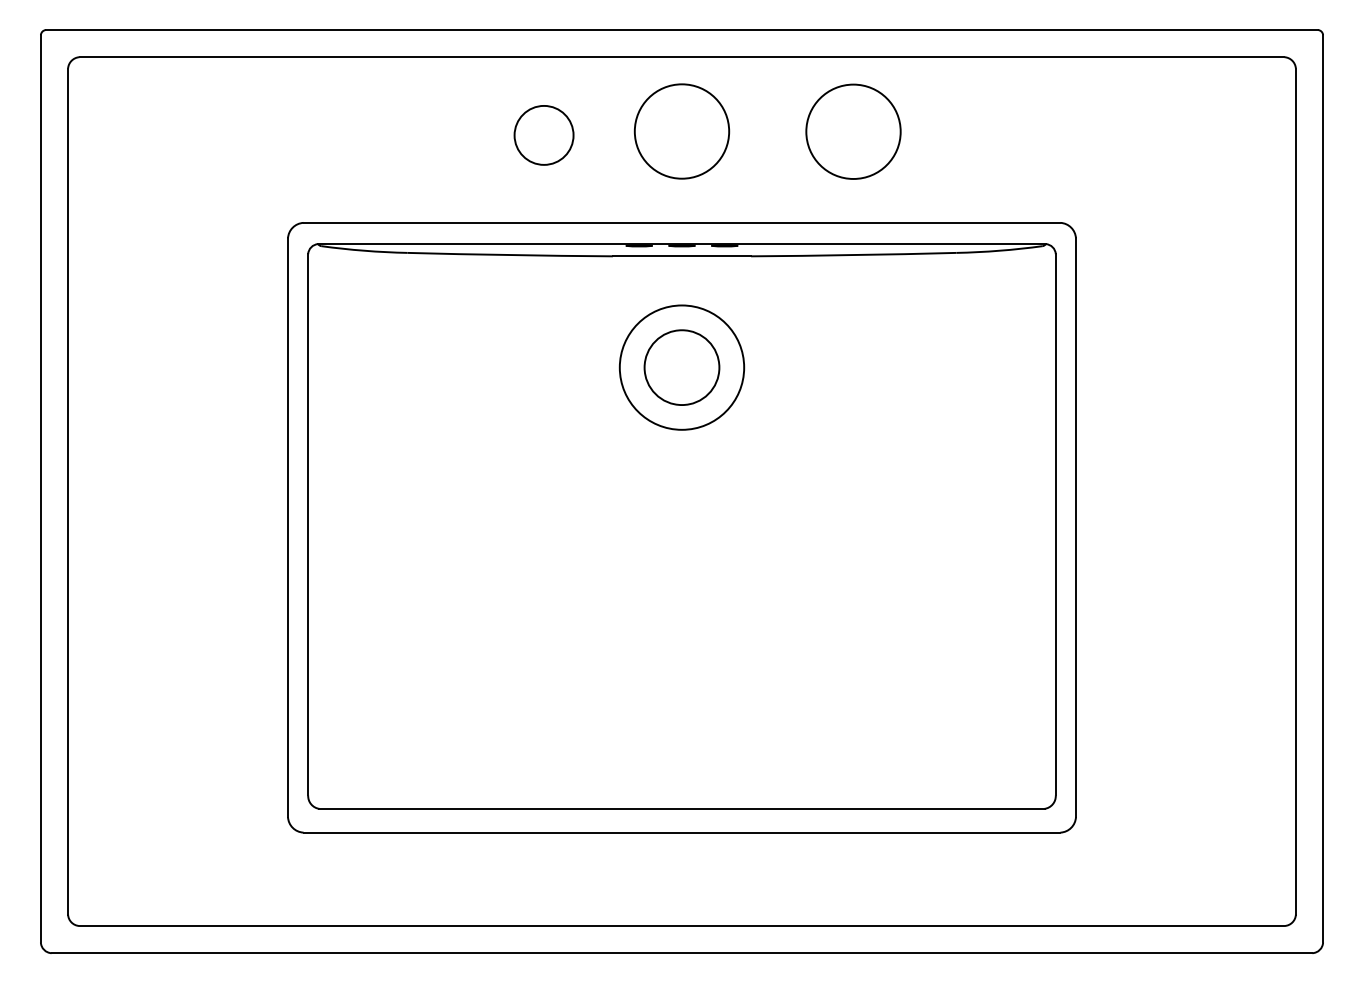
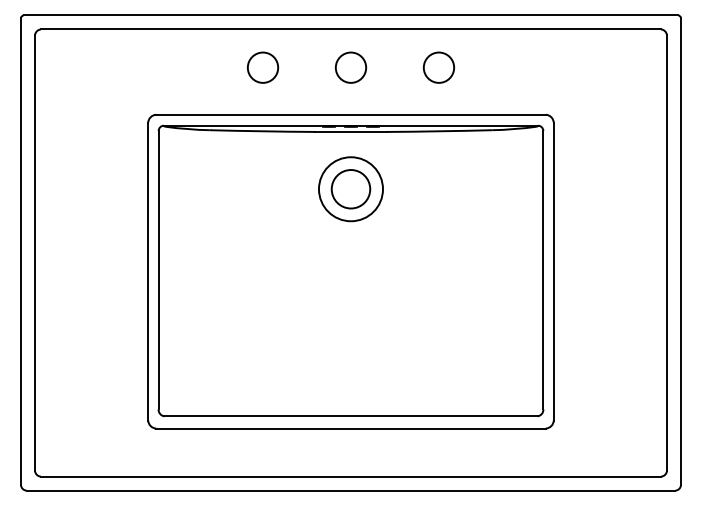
circle: (681, 131) -> (350, 67), size x0.62
circle: (852, 131) -> (438, 67), size x0.62
circle: (545, 134) -> (263, 67), moved

